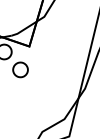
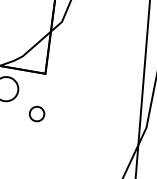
part: (20, 69) -> (36, 113), size x0.6

